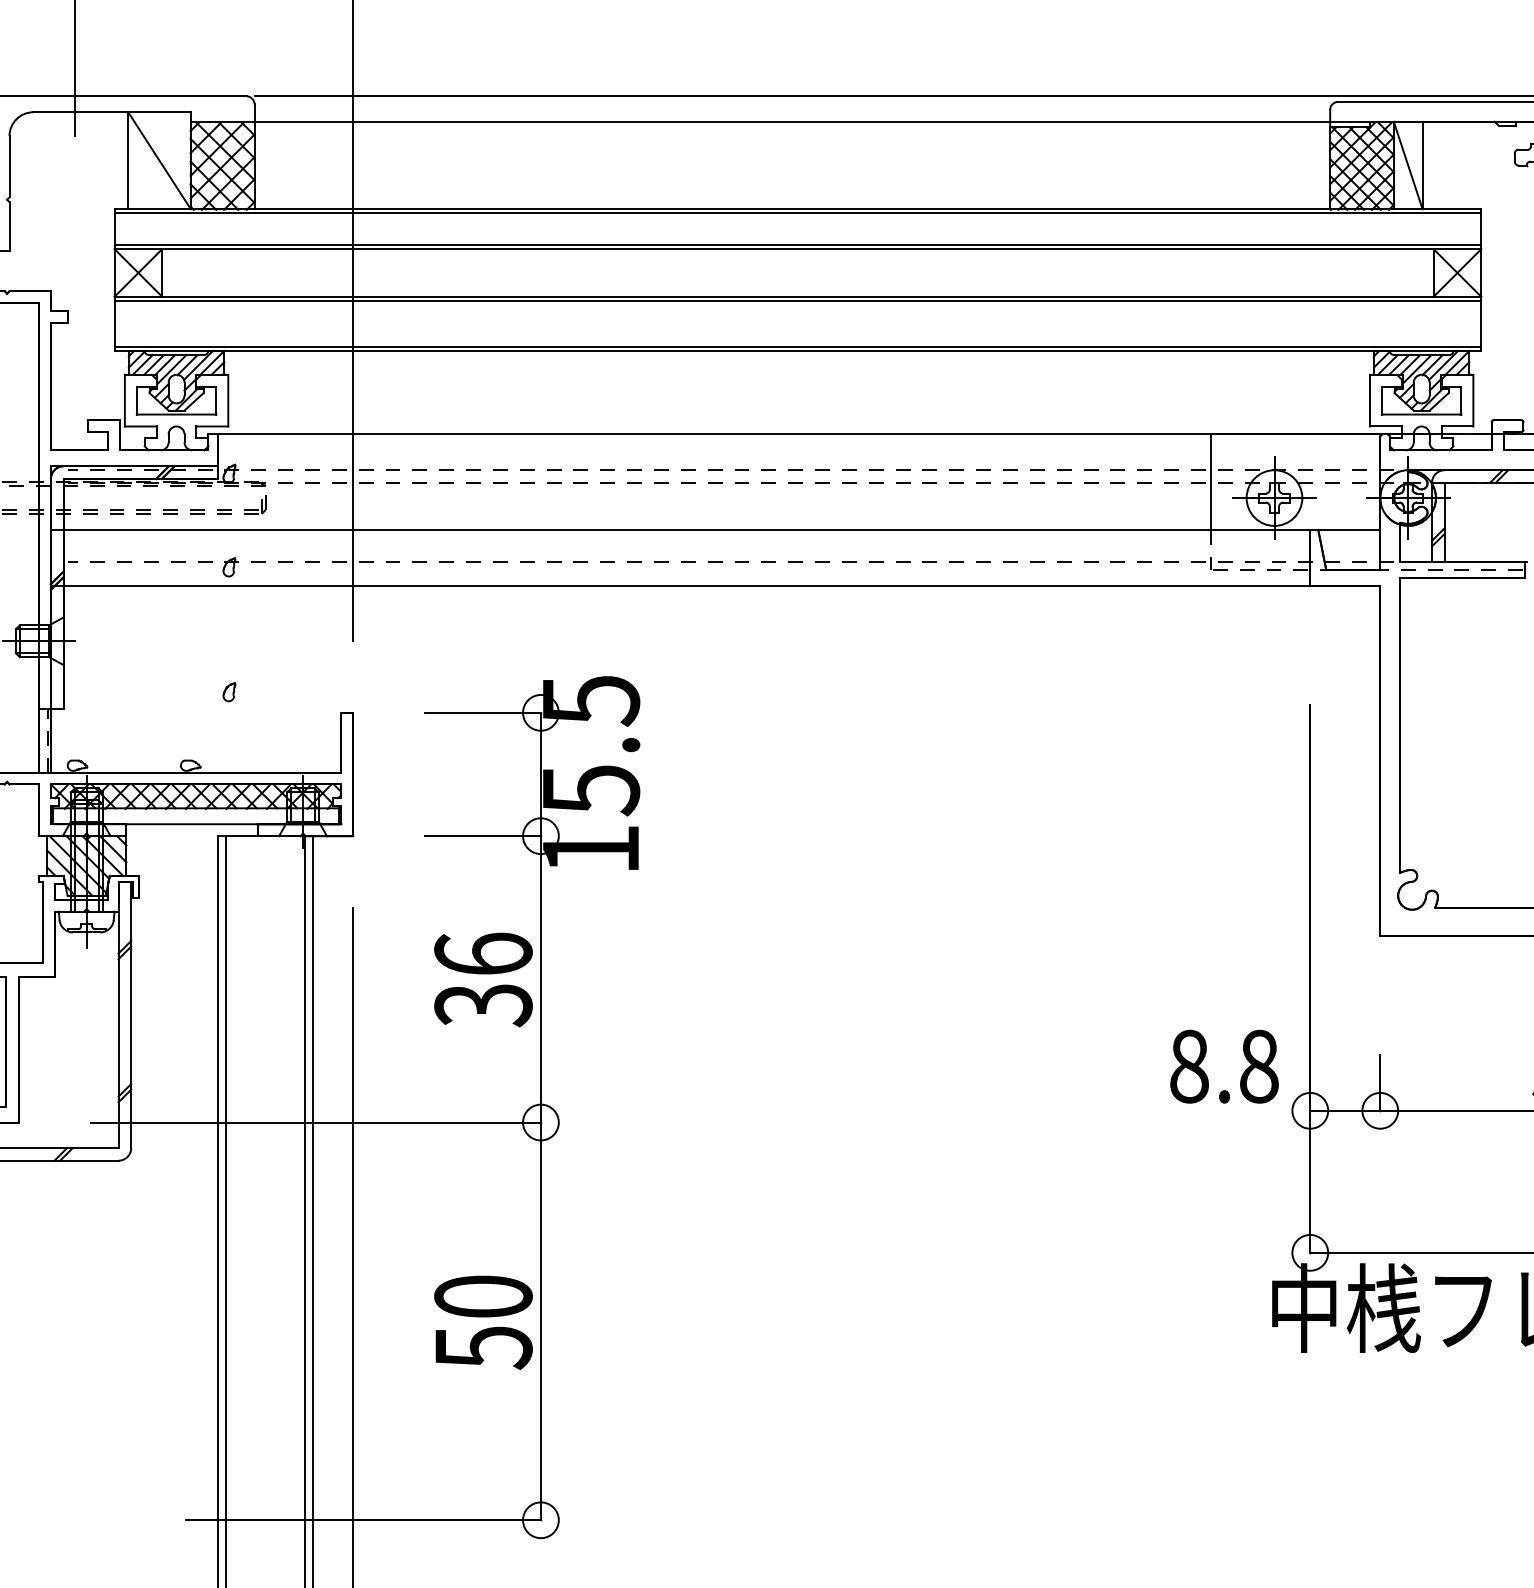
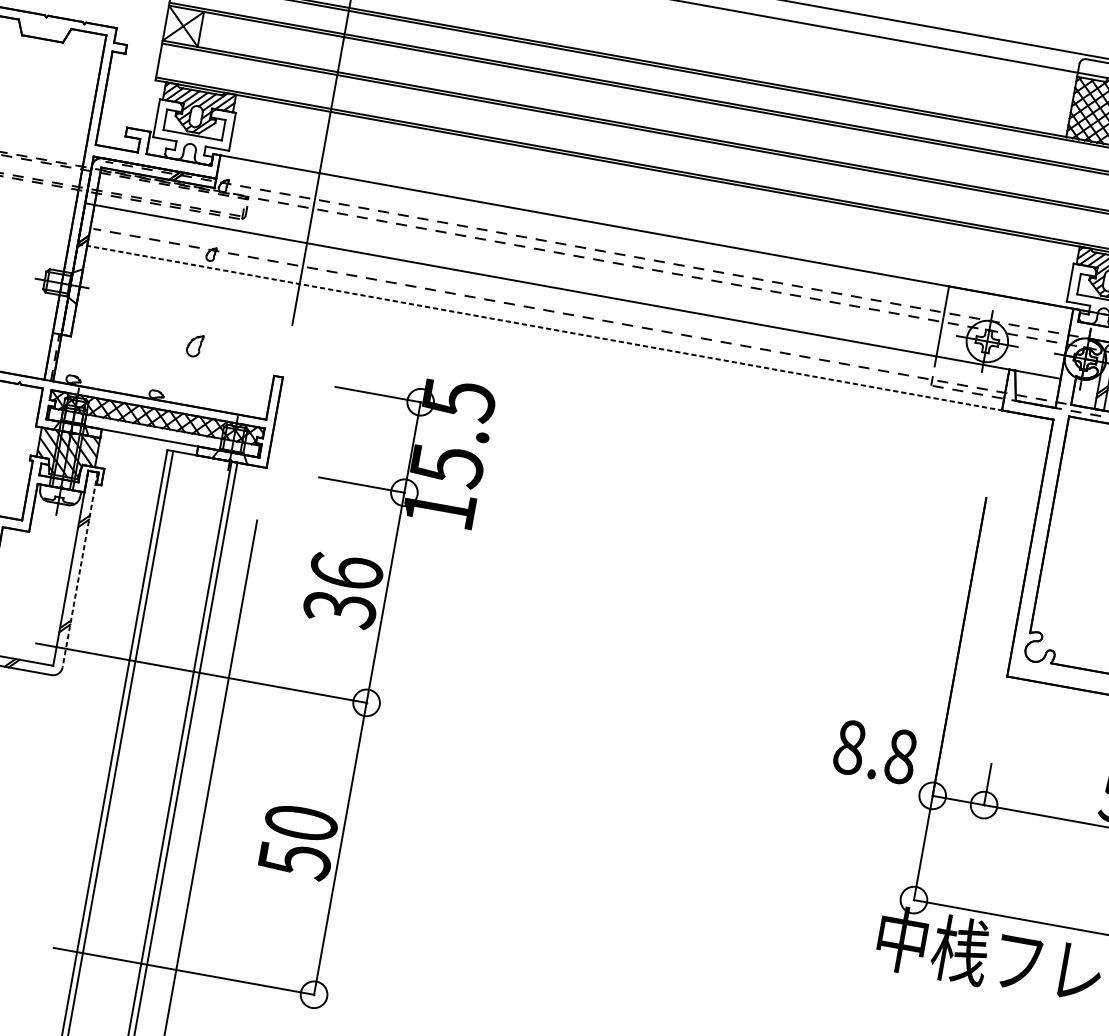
line: (715, 585) -> (565, 331), solid -> dashed
part: (229, 692) -> (194, 346), size x1.6
line: (131, 1015) -> (80, 570), solid -> dashed

